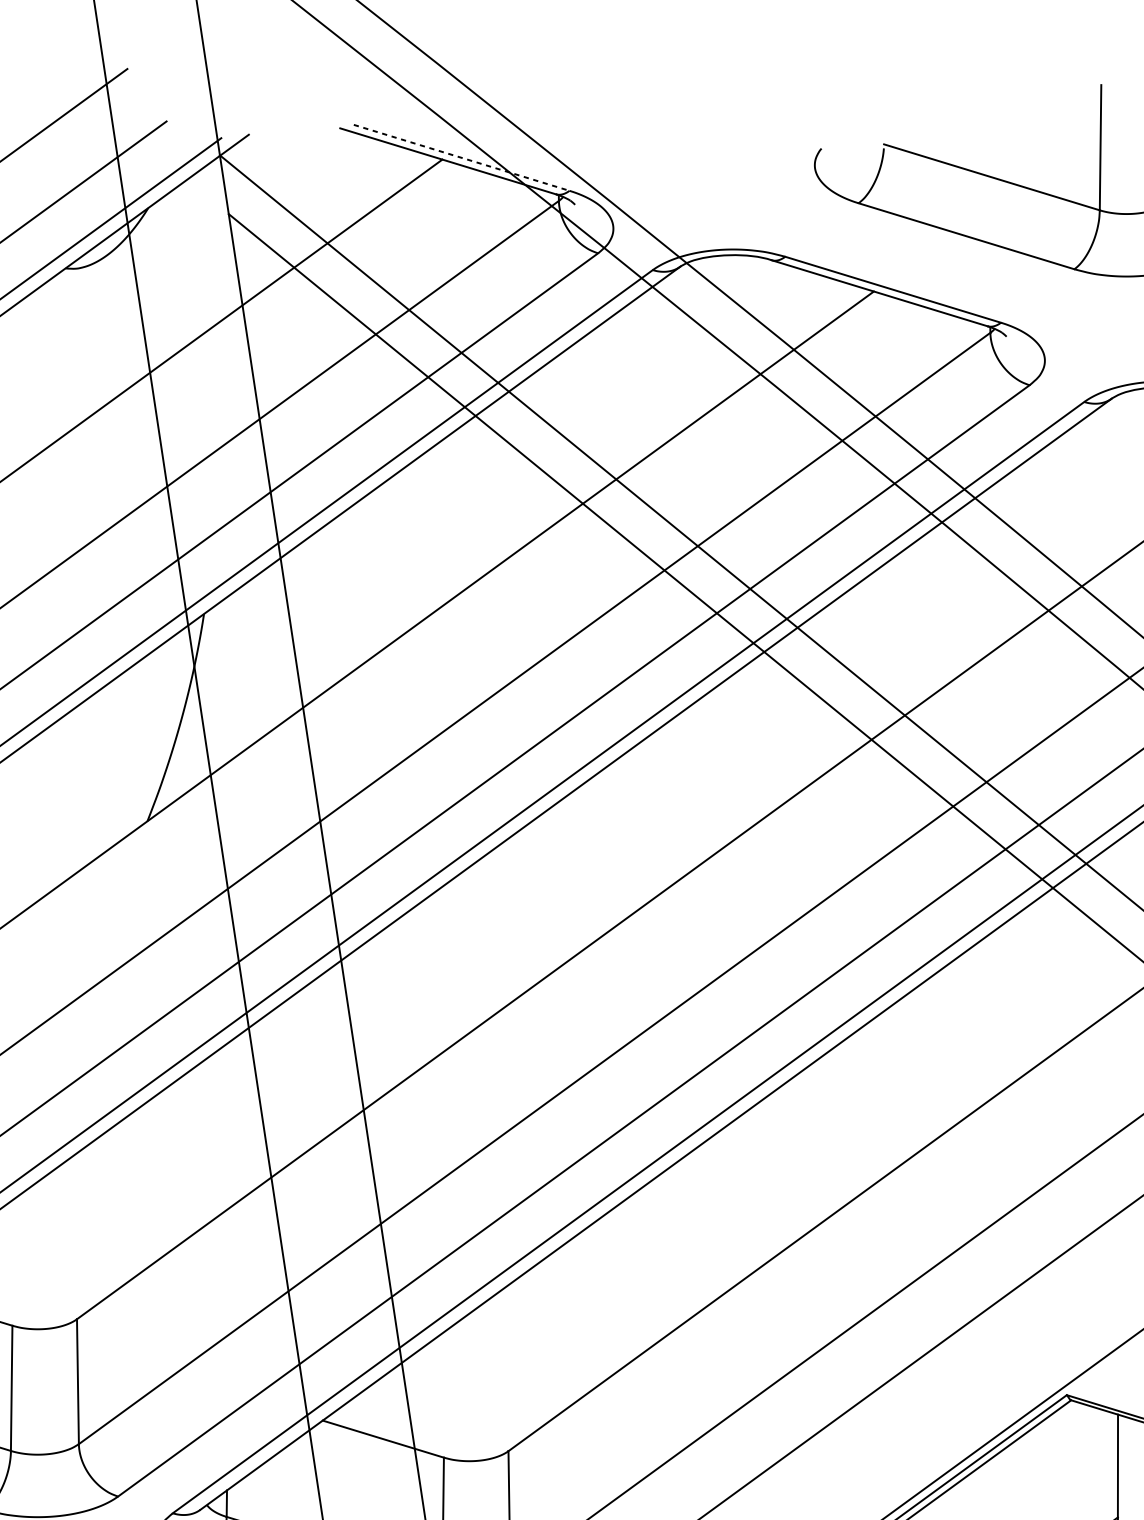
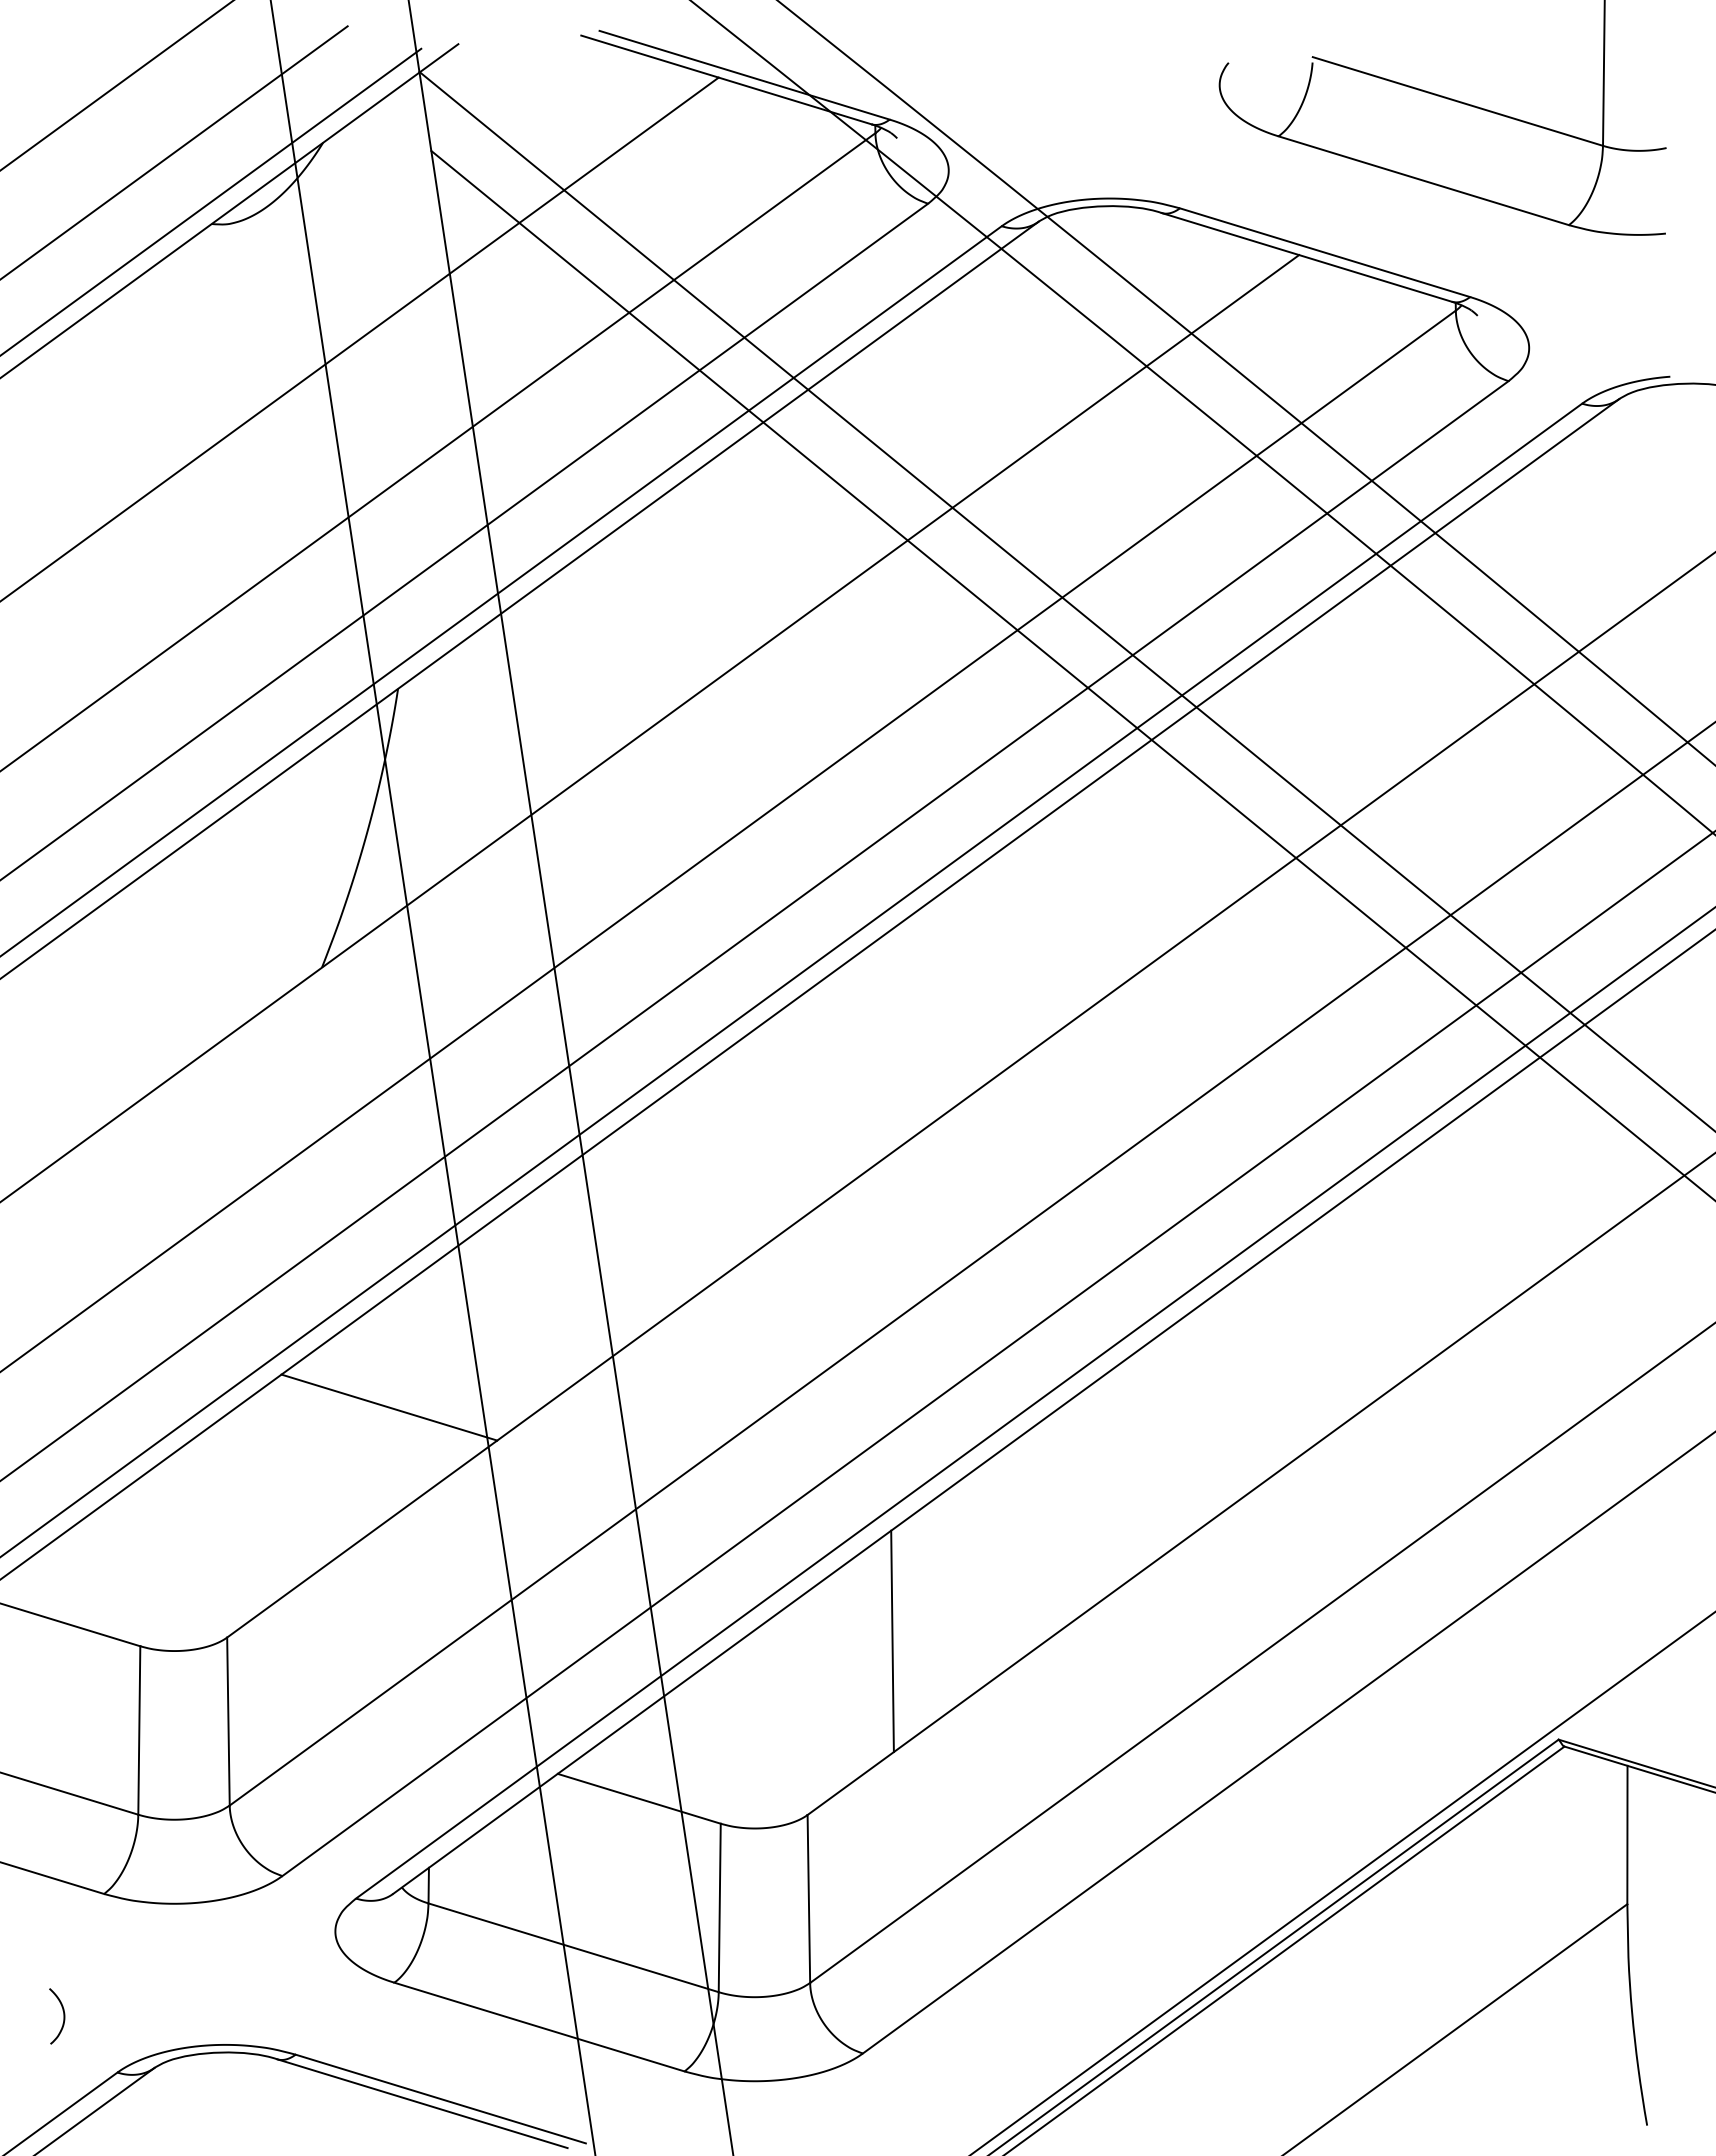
line: (461, 158) -> (744, 75), dashed -> solid
line: (197, 1148) -> (389, 1407), added
line: (571, 1322) -> (892, 1641), added

